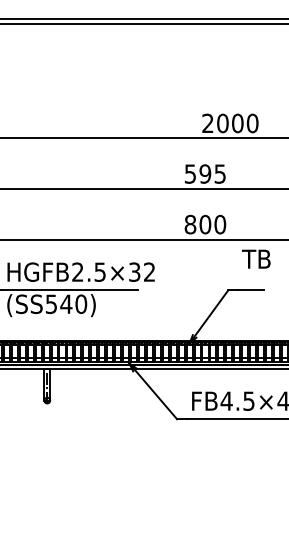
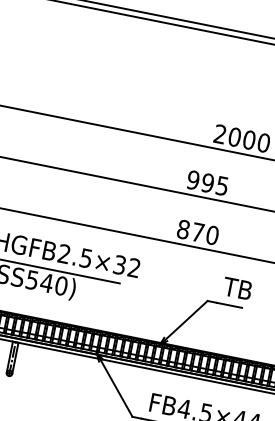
text: (190, 173) -> (193, 179), 595 -> 995
text: (205, 224) -> (198, 232), 800 -> 870
text: (256, 258) -> (237, 287), moved

